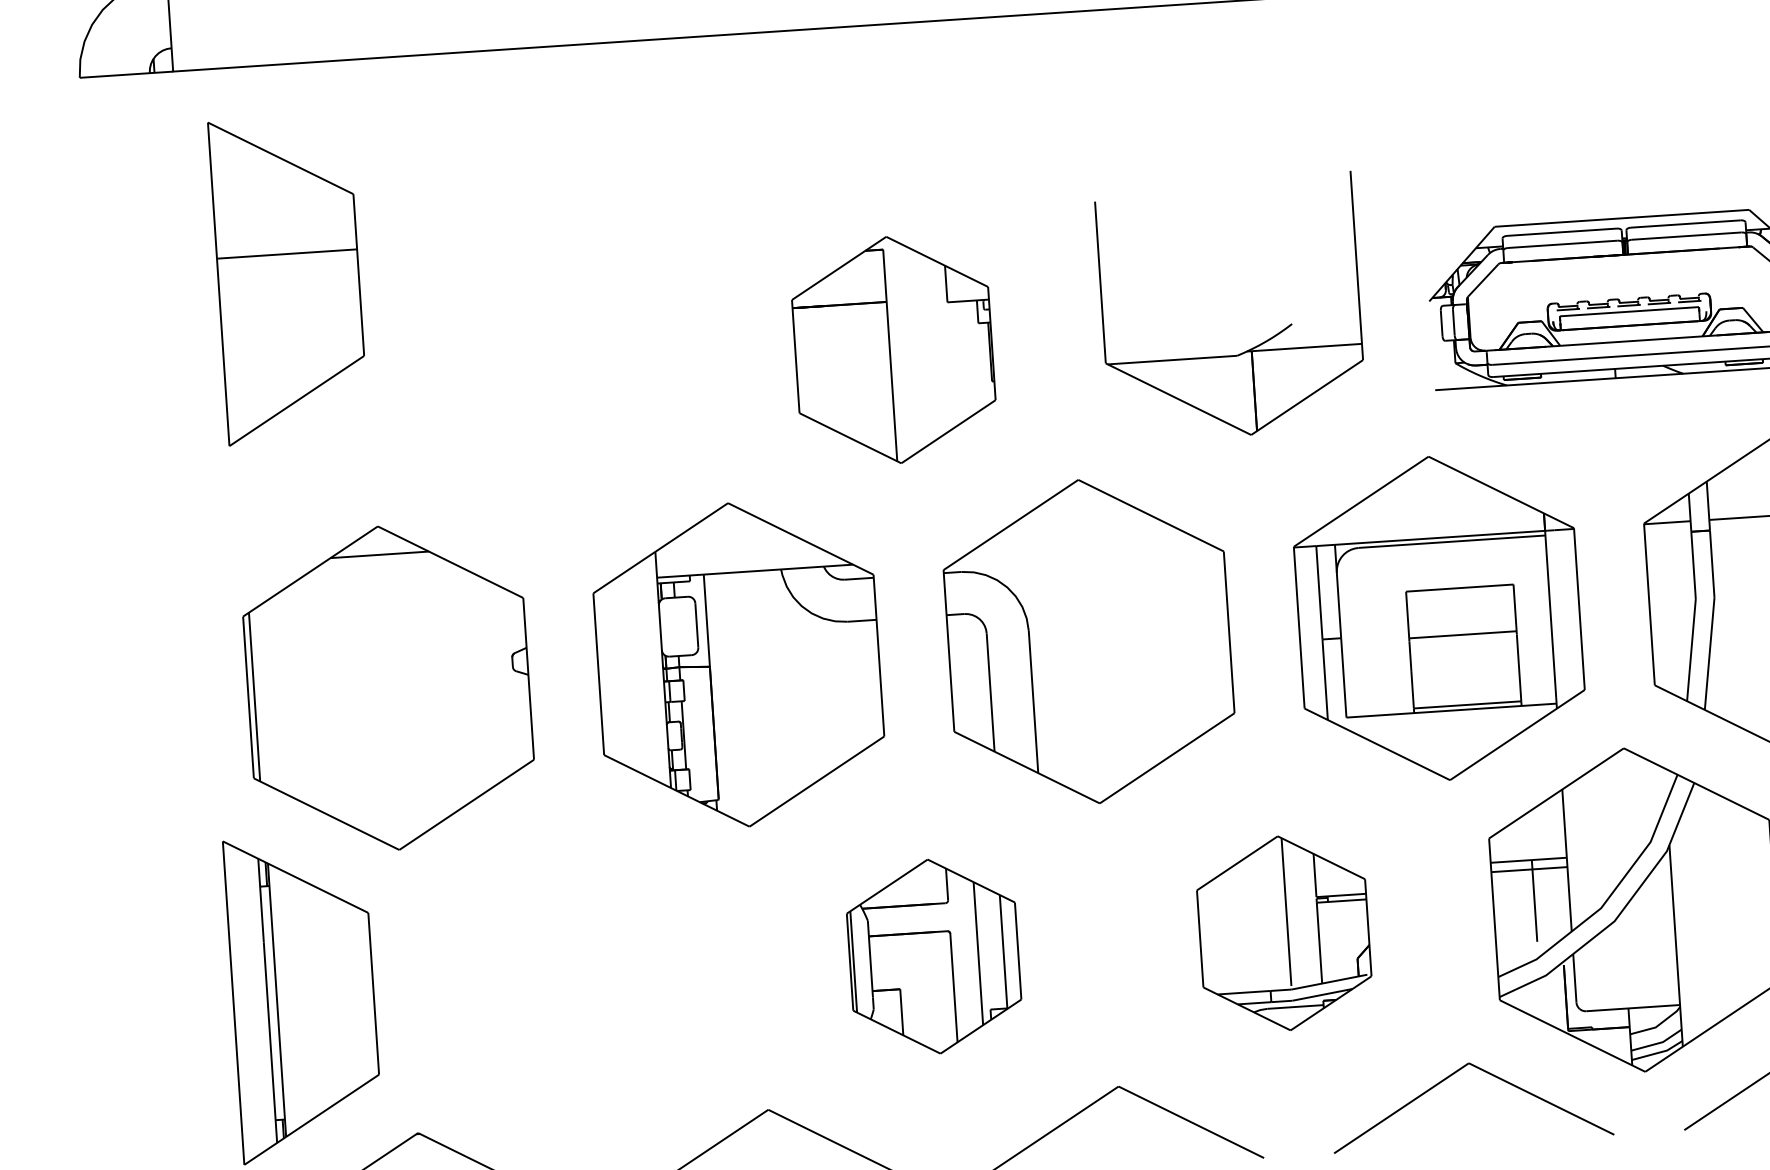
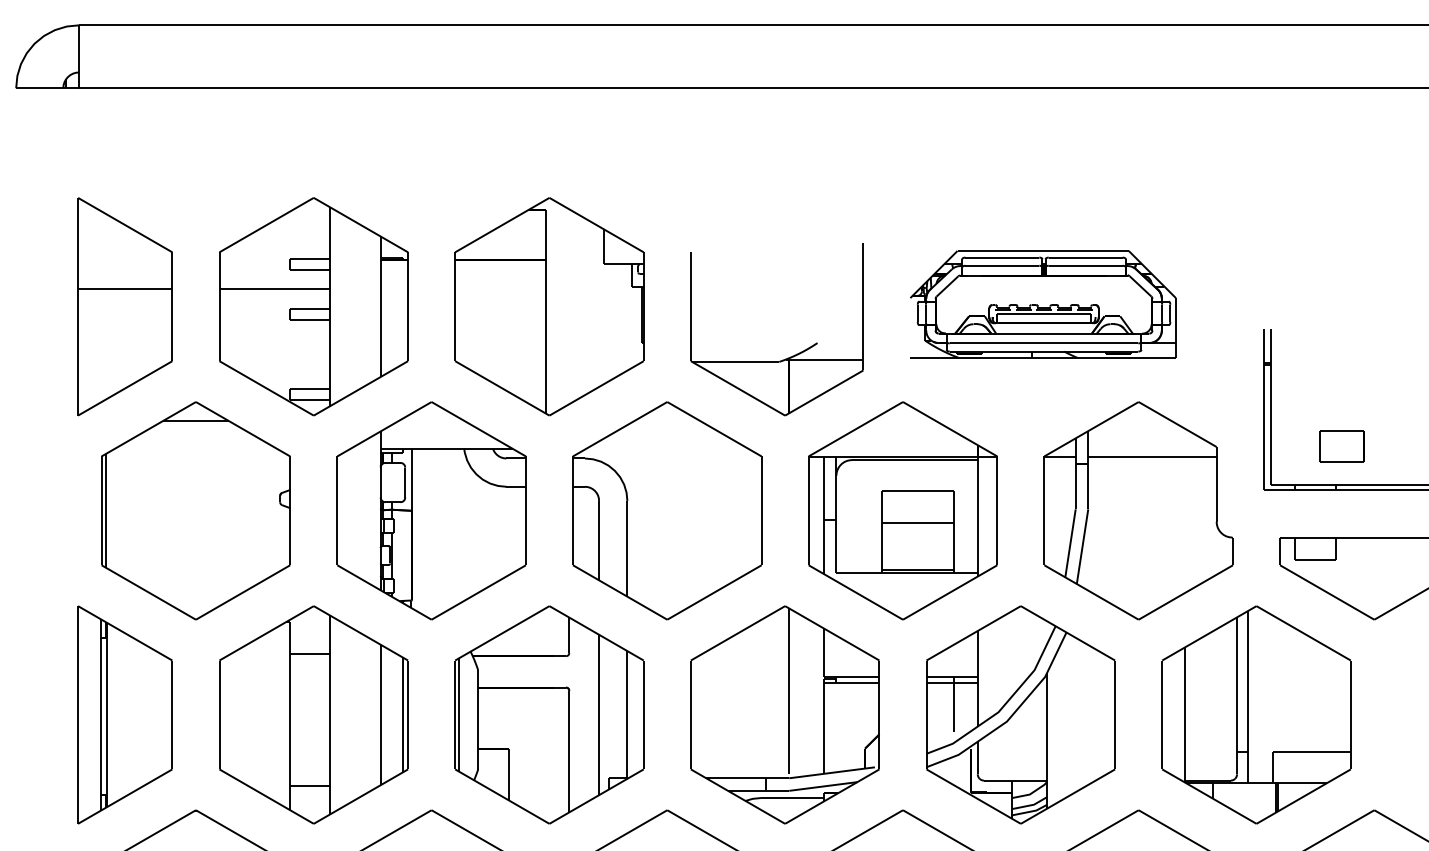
part: (287, 279) -> (124, 306), moved
part: (1248, 348) -> (787, 357), moved
part: (893, 349) -> (549, 306), size x1.43
part: (543, 372) -> (313, 306), added
part: (1283, 932) -> (784, 714), size x1.67
part: (934, 955) -> (549, 714), size x1.67
part: (583, 979) -> (313, 714), added

